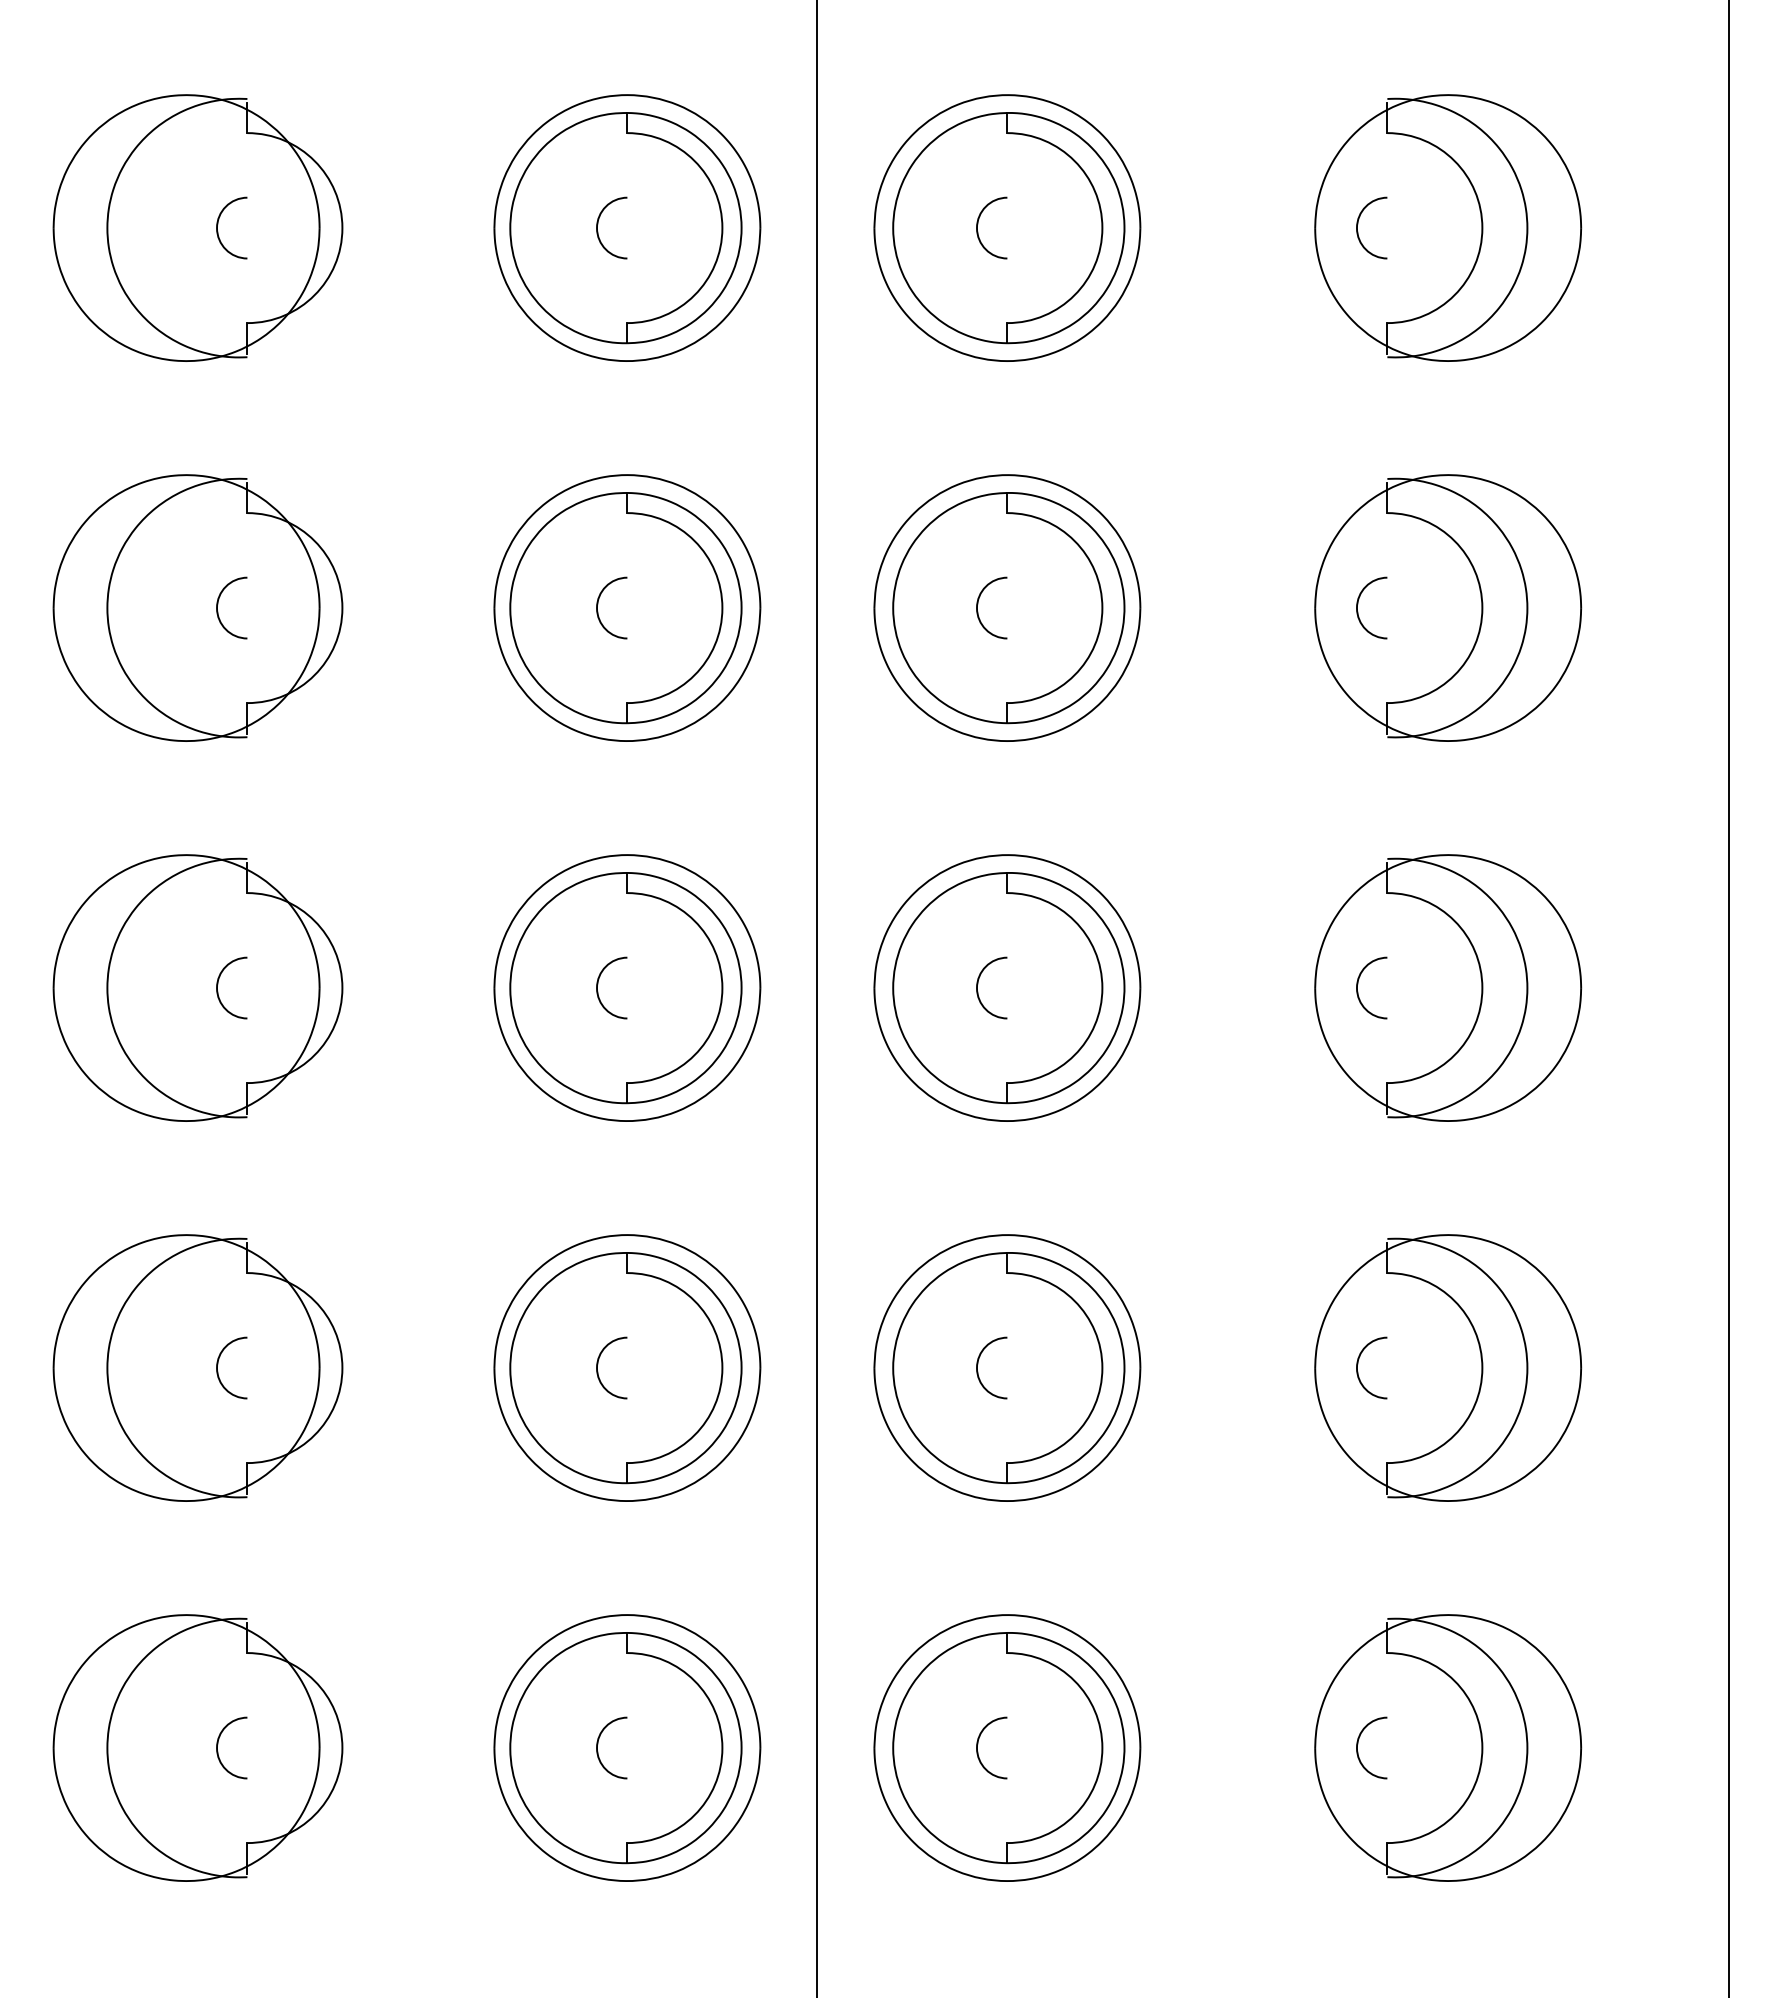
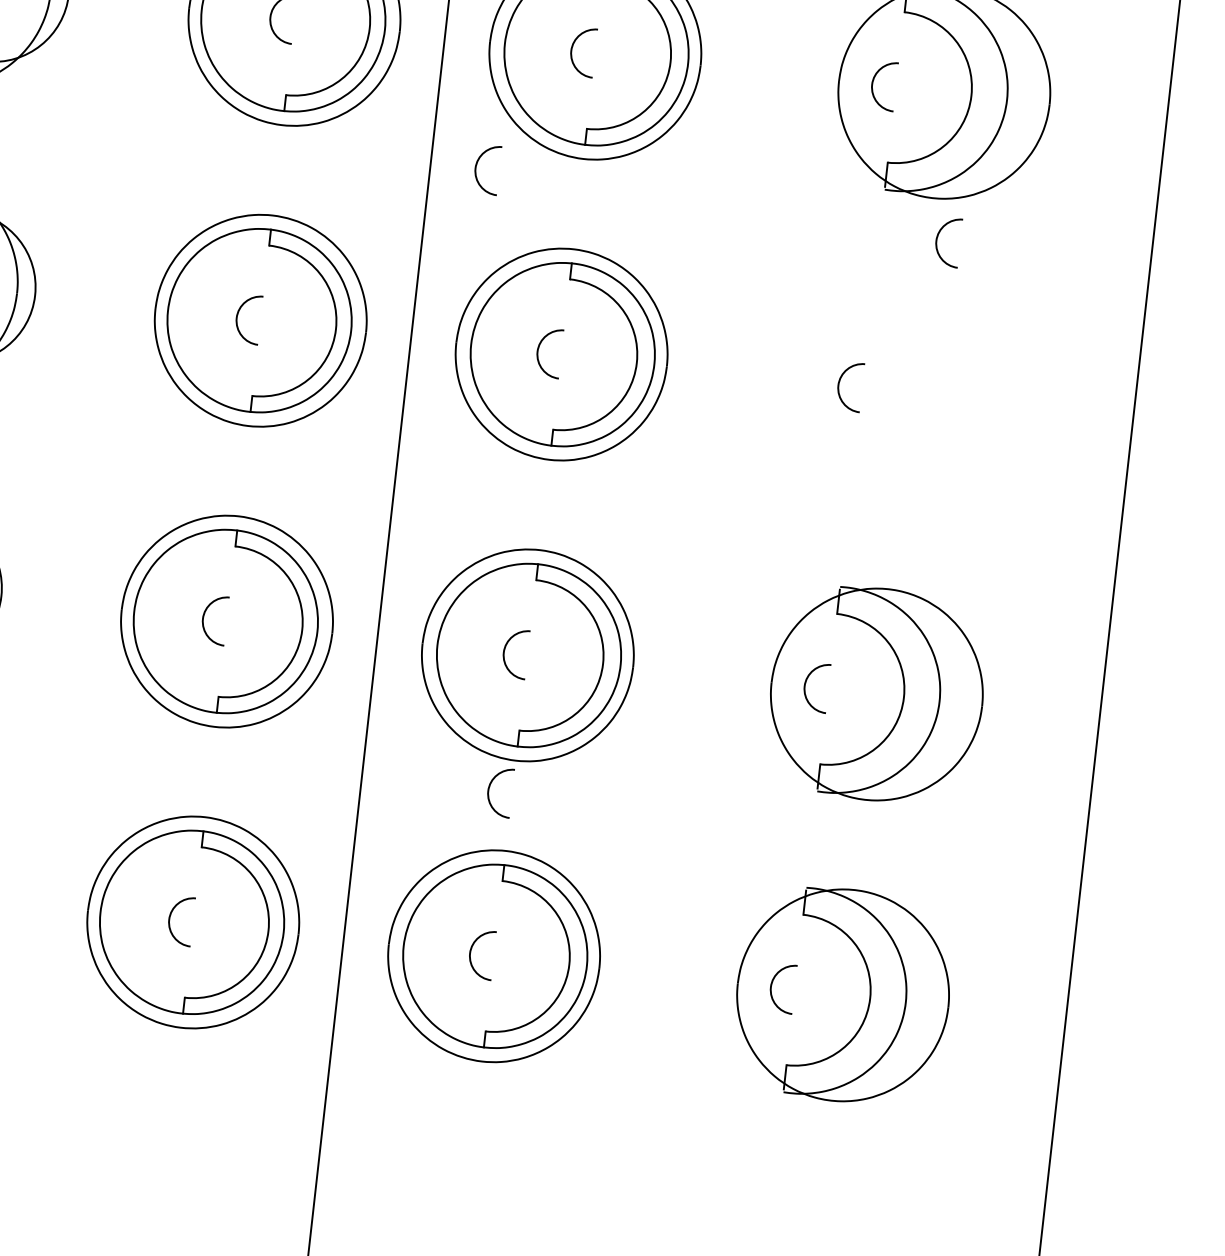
arc: (875, 764) -> (477, 165), added
arc: (1460, 790) -> (937, 238), added
part: (1448, 987) -> (910, 393), removed
arc: (978, 1539) -> (489, 788), added

